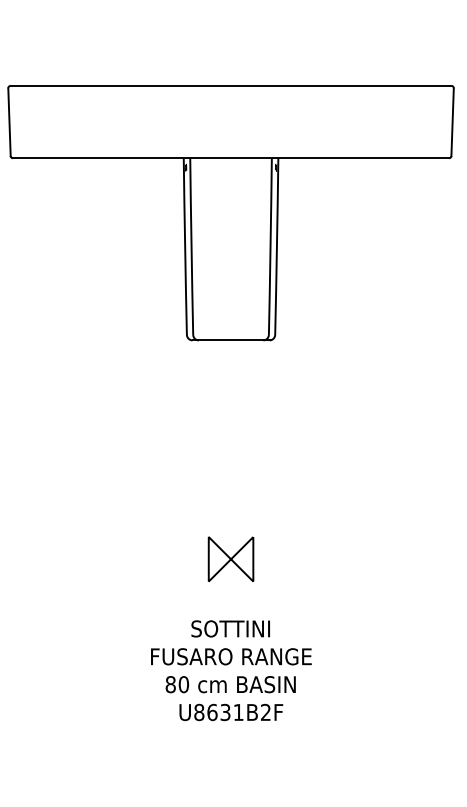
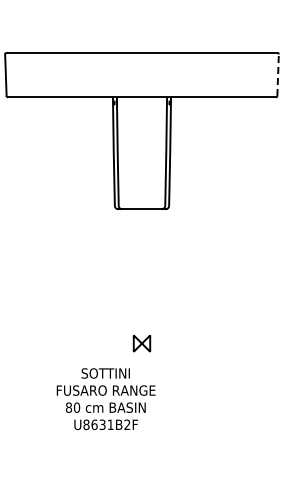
line: (453, 122) -> (278, 75), solid -> dashed
part: (230, 558) -> (141, 343), size x0.6
text: (230, 671) -> (105, 399), moved

